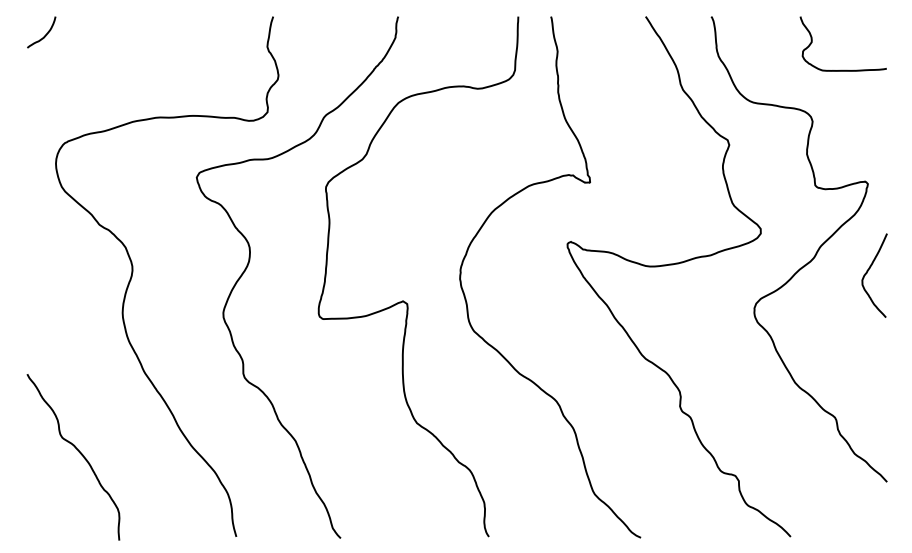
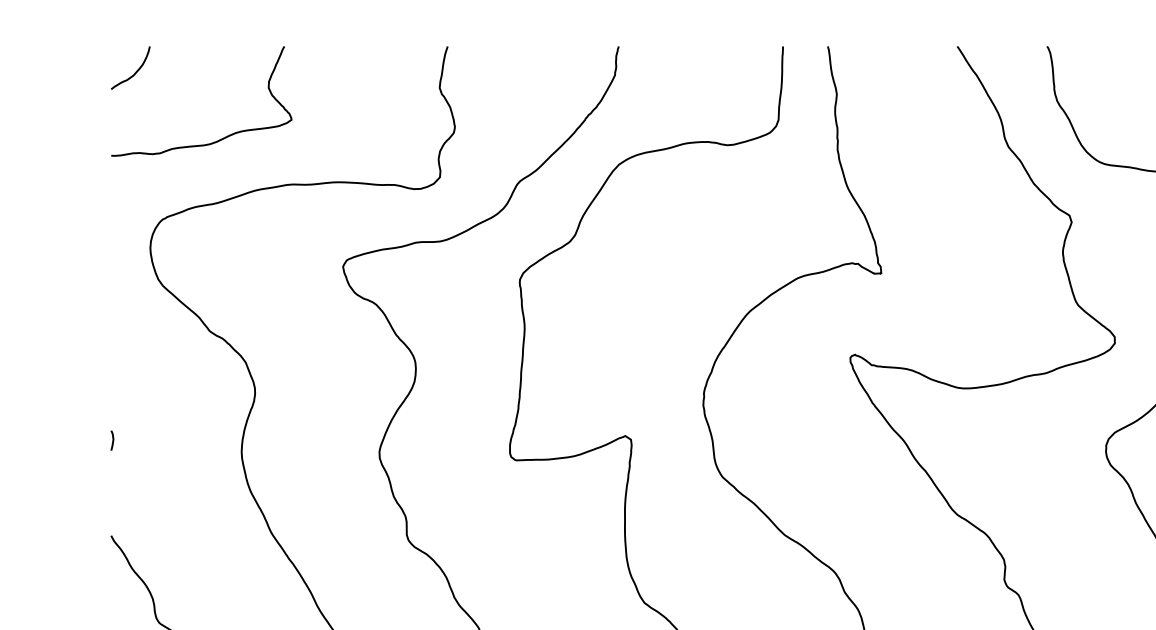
curve: (107, 83) -> (220, 137), added
curve: (28, 304) -> (112, 440), added

